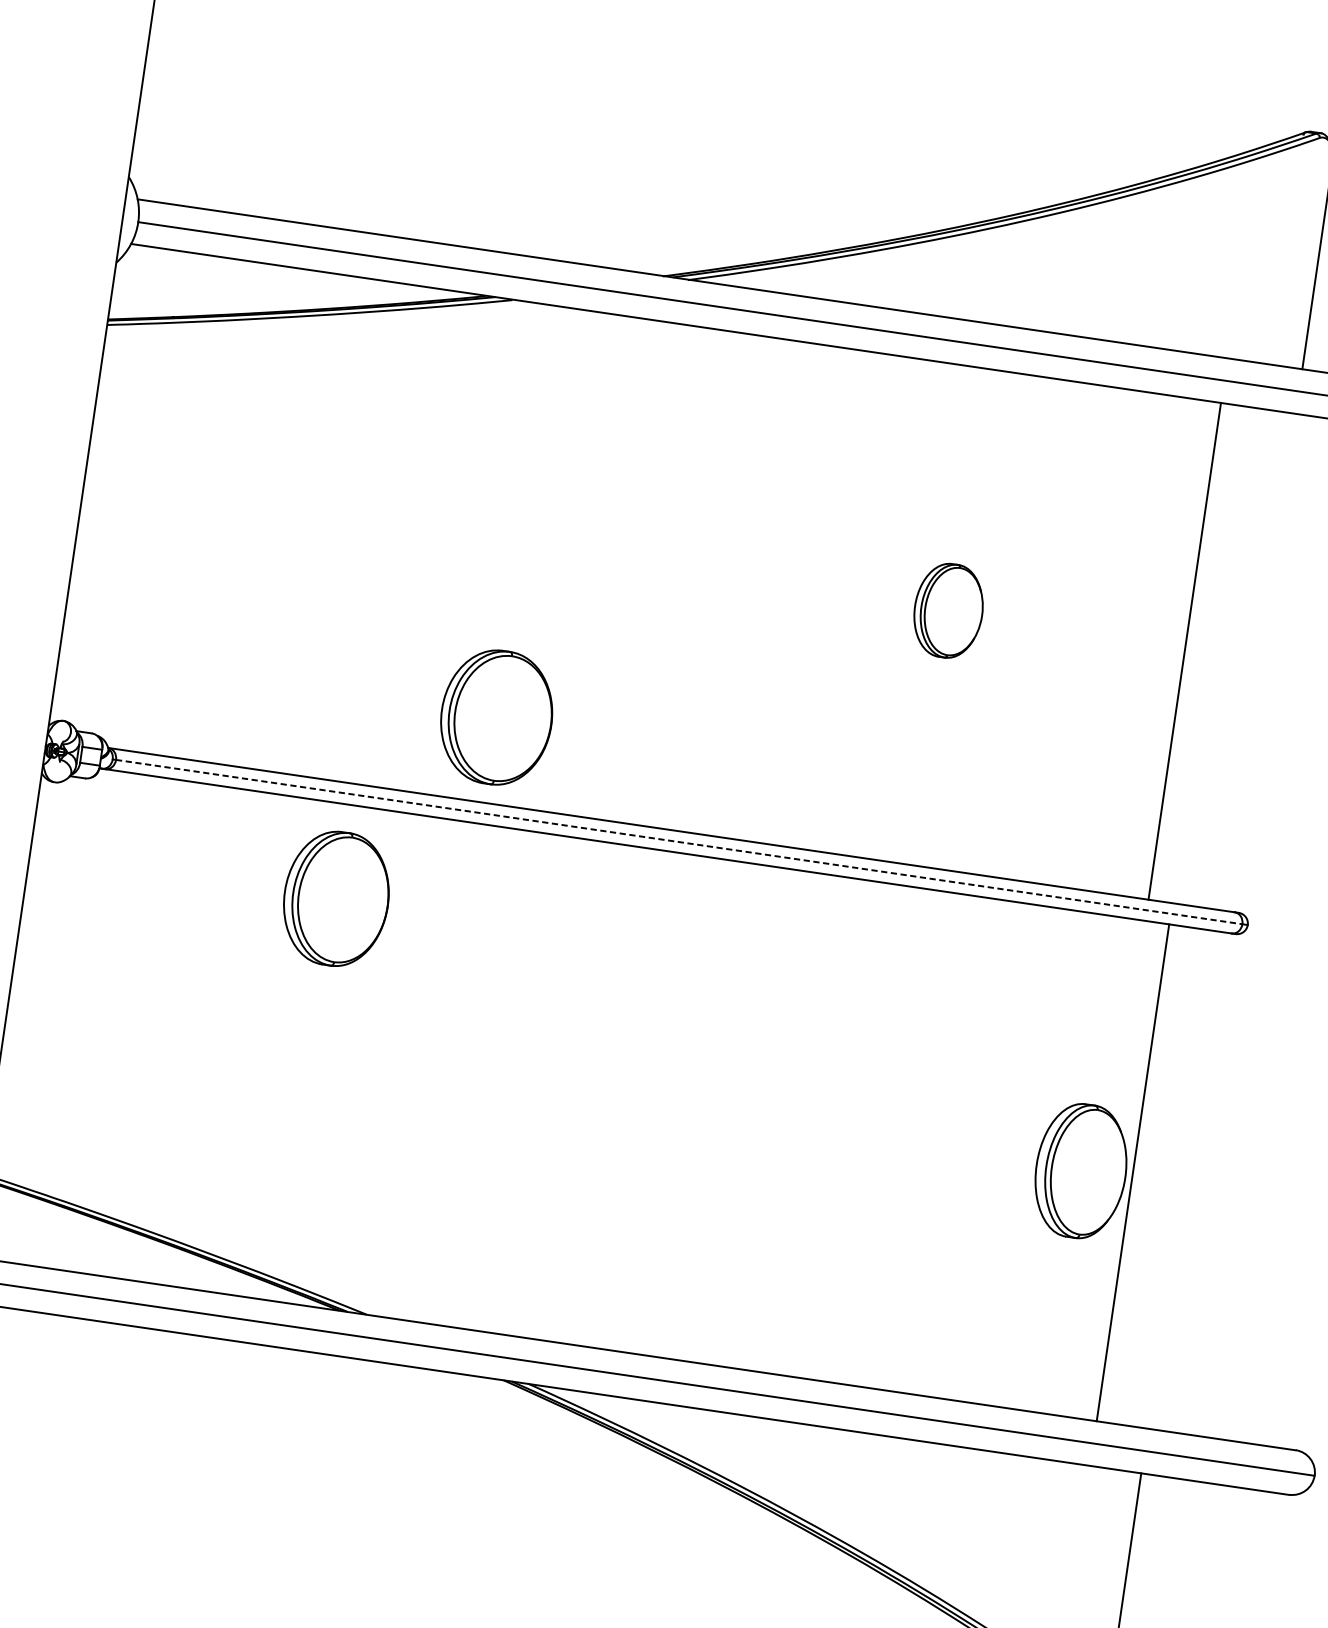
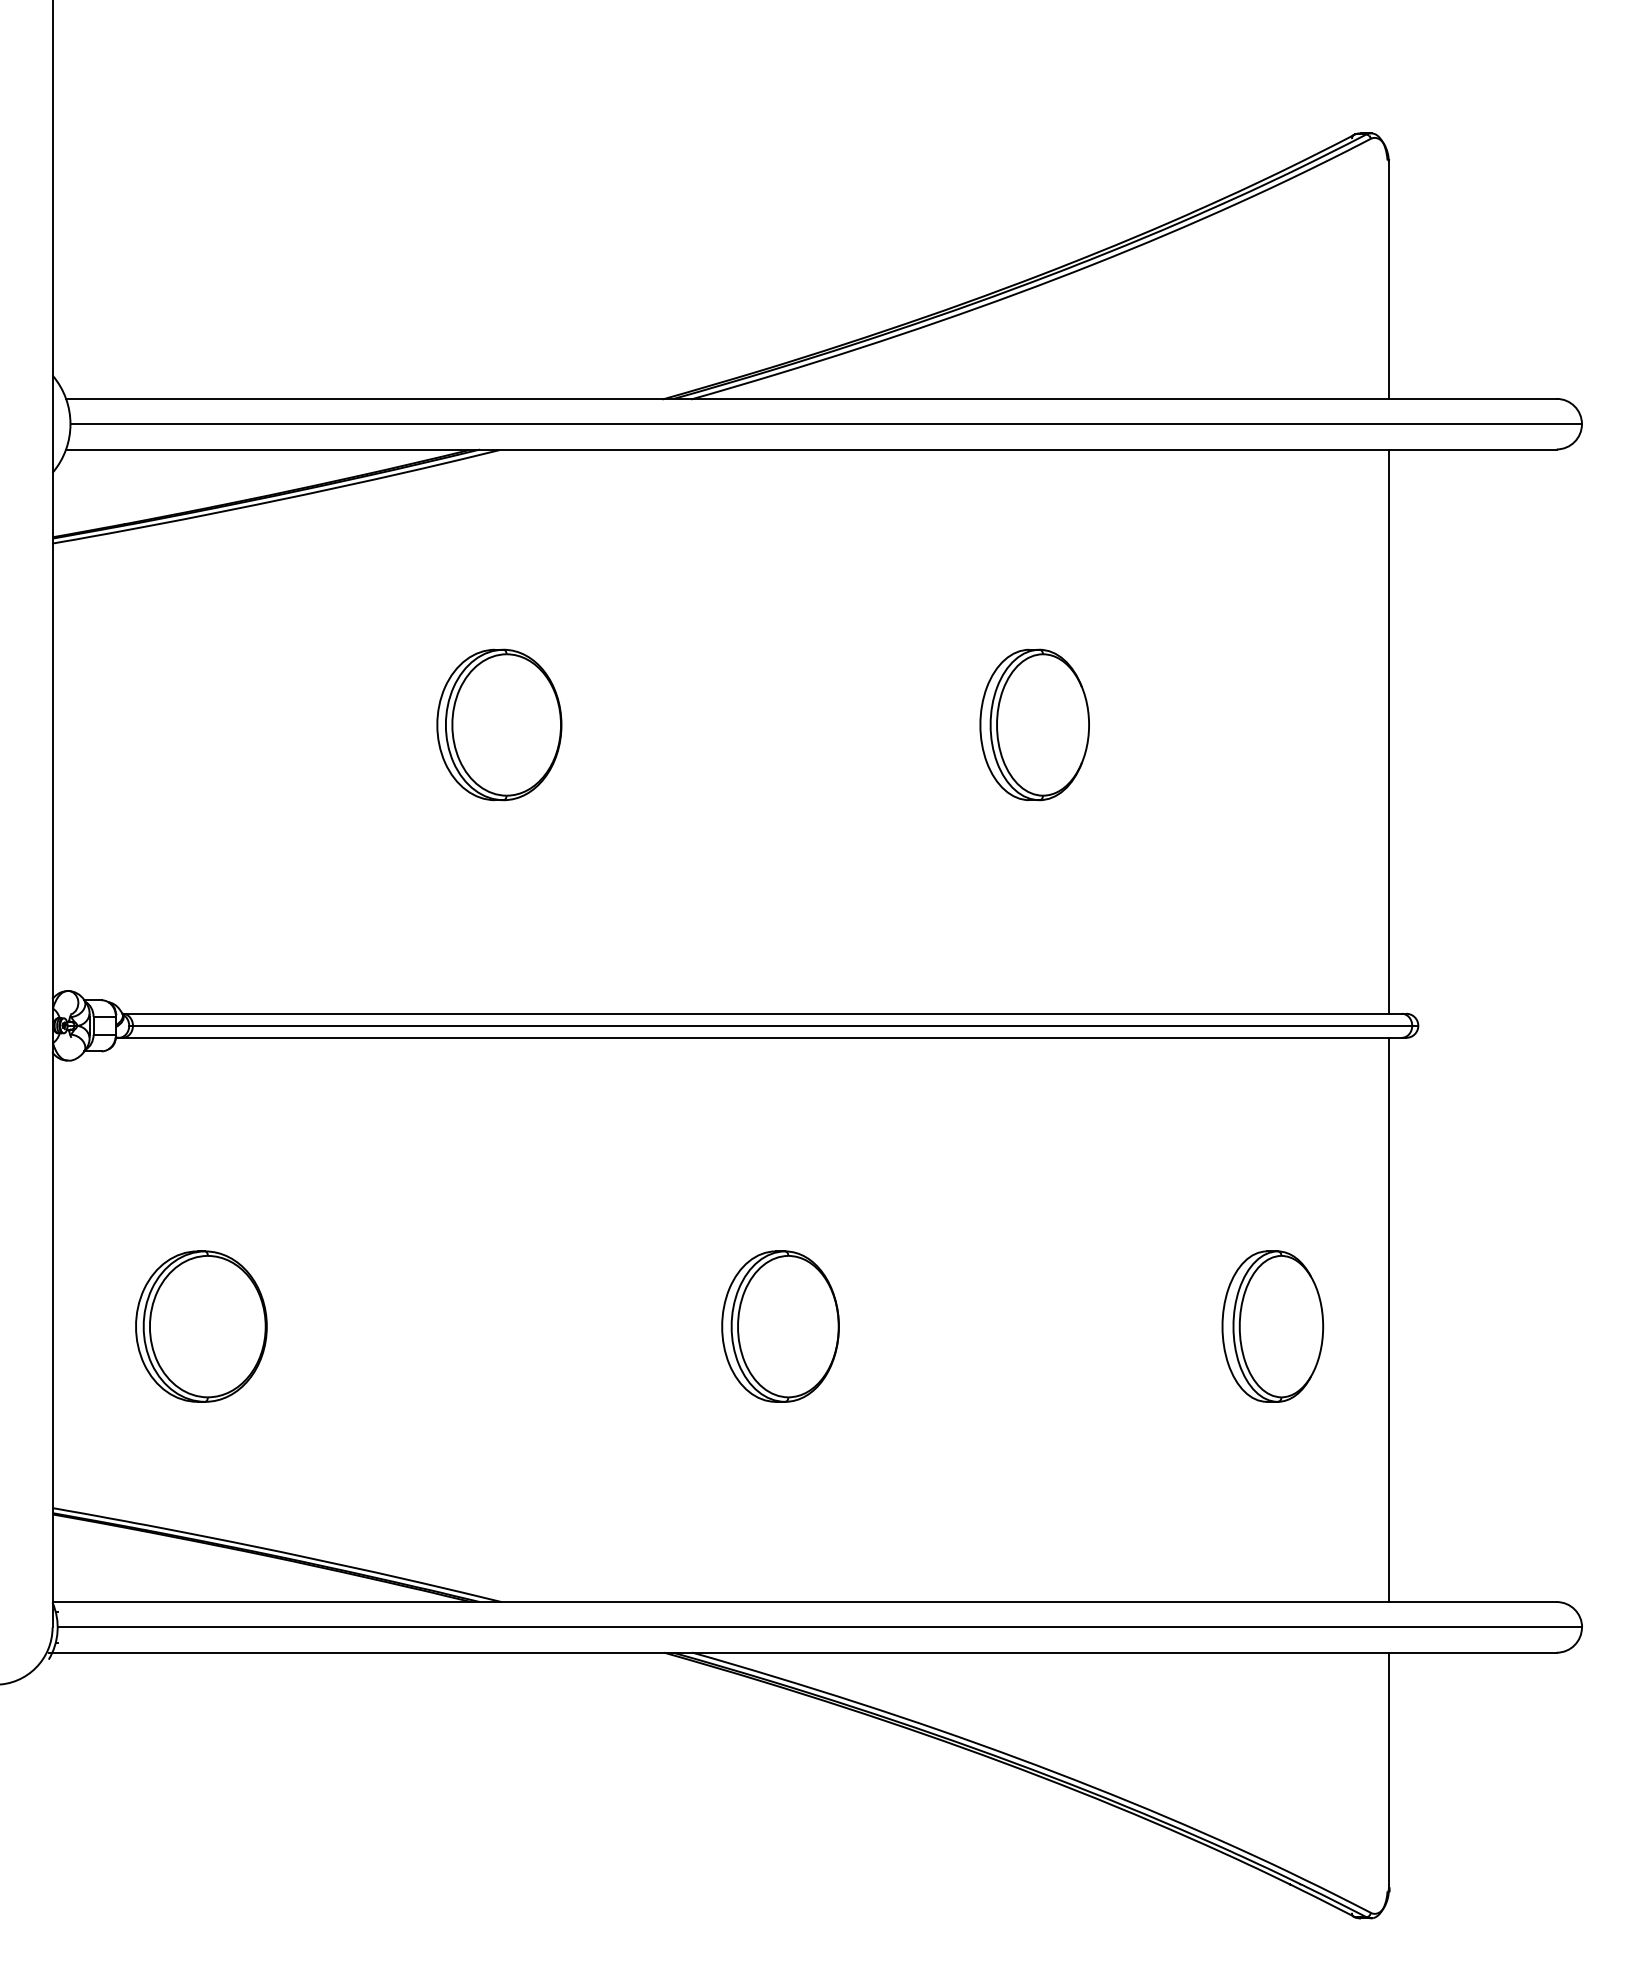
part: (948, 610) -> (1034, 724), size x1.43
line: (1184, 651) -> (1388, 731), moved
part: (496, 717) -> (499, 724), moved
line: (679, 841) -> (772, 1025), dashed -> solid
part: (336, 898) -> (780, 1326), moved
part: (137, 1033) -> (201, 1326), added
line: (1132, 1172) -> (1388, 1319), moved

